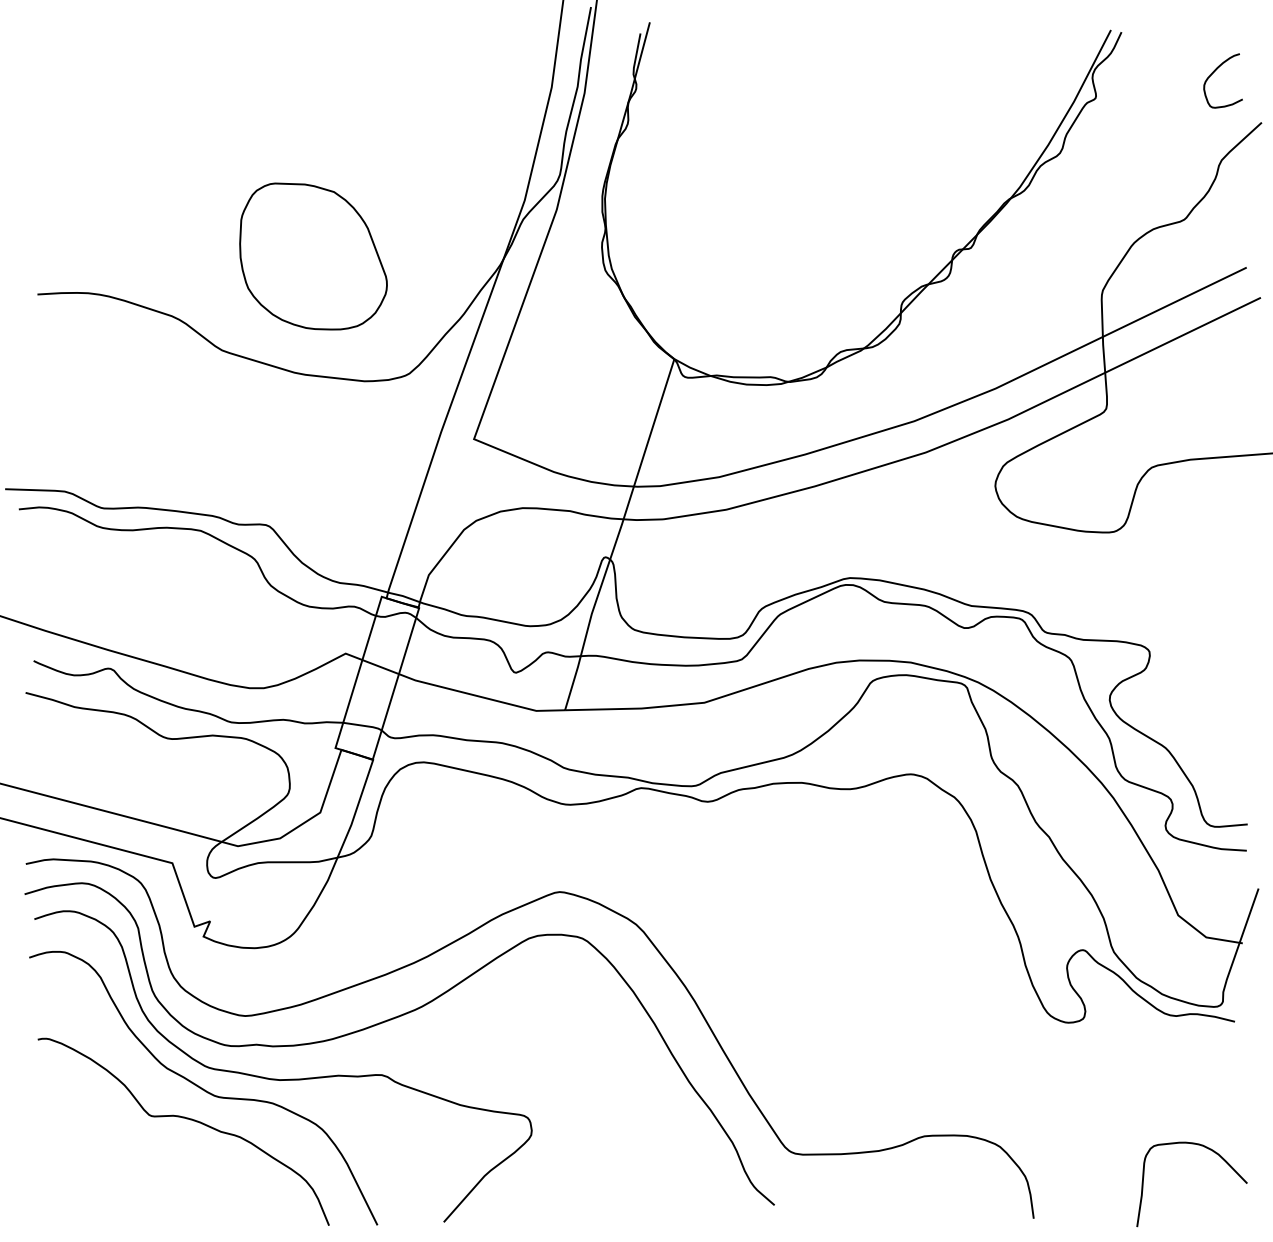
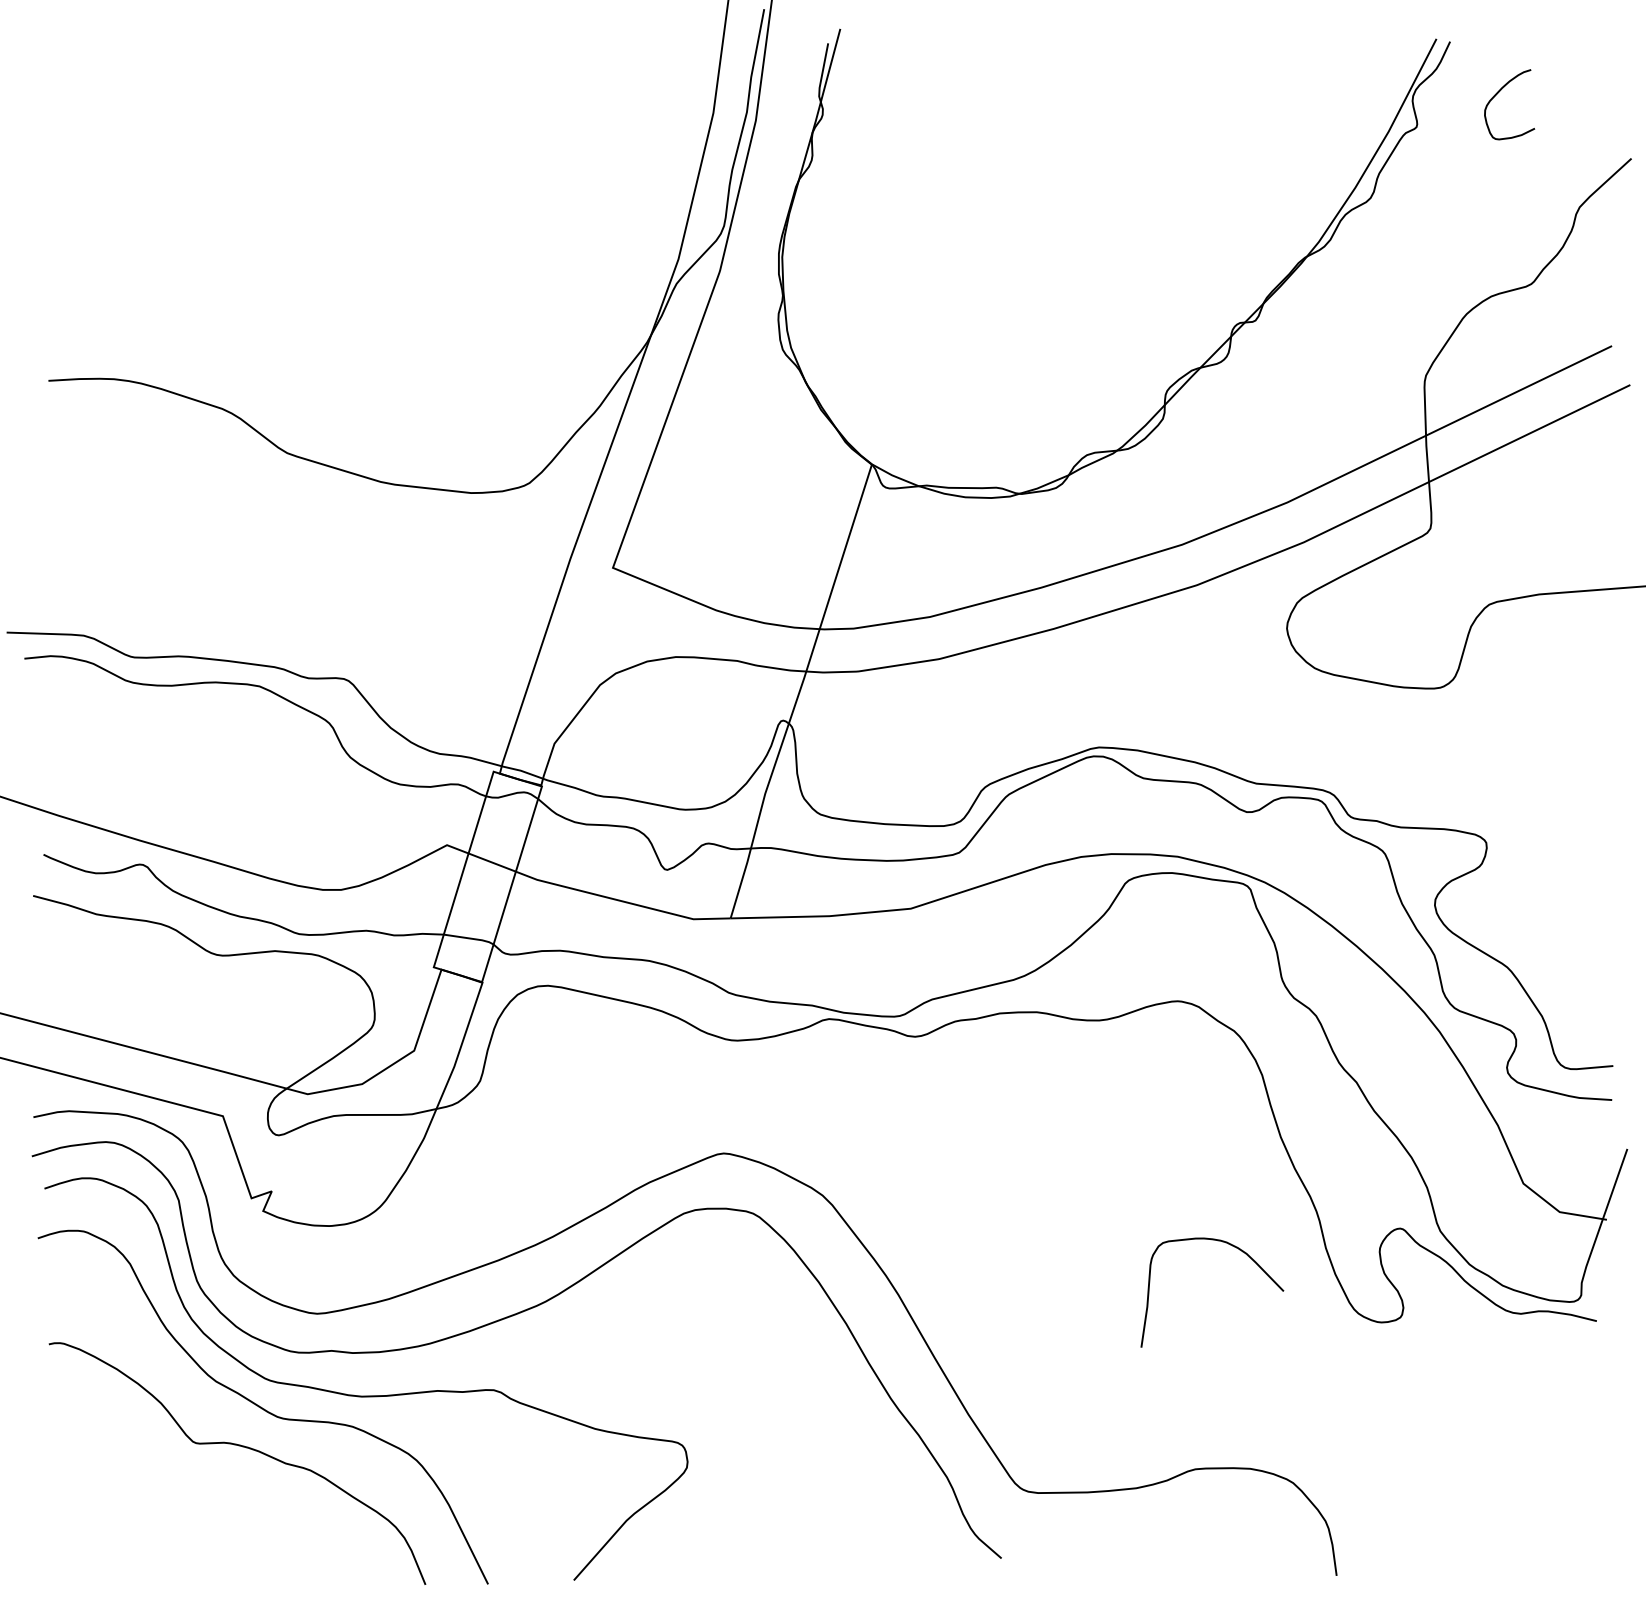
curve: (1214, 72) -> (1498, 93), moved
part: (313, 256) -> (405, 331), removed
curve: (1213, 1151) -> (1239, 1250), moved

